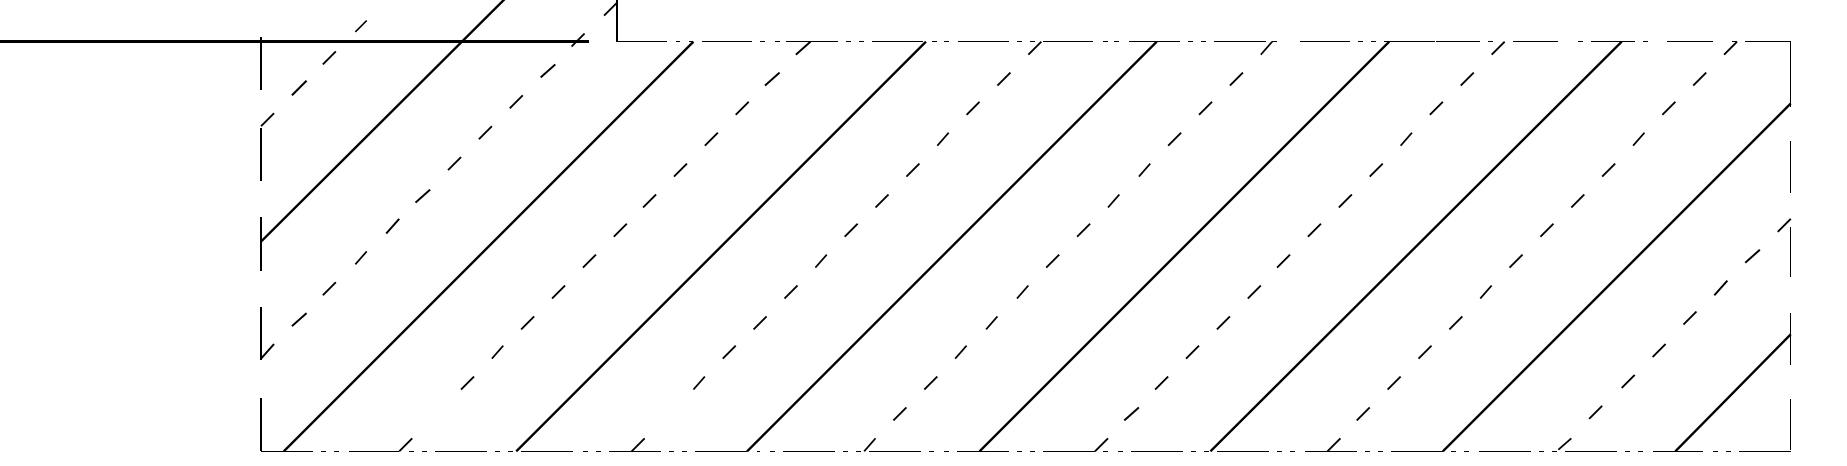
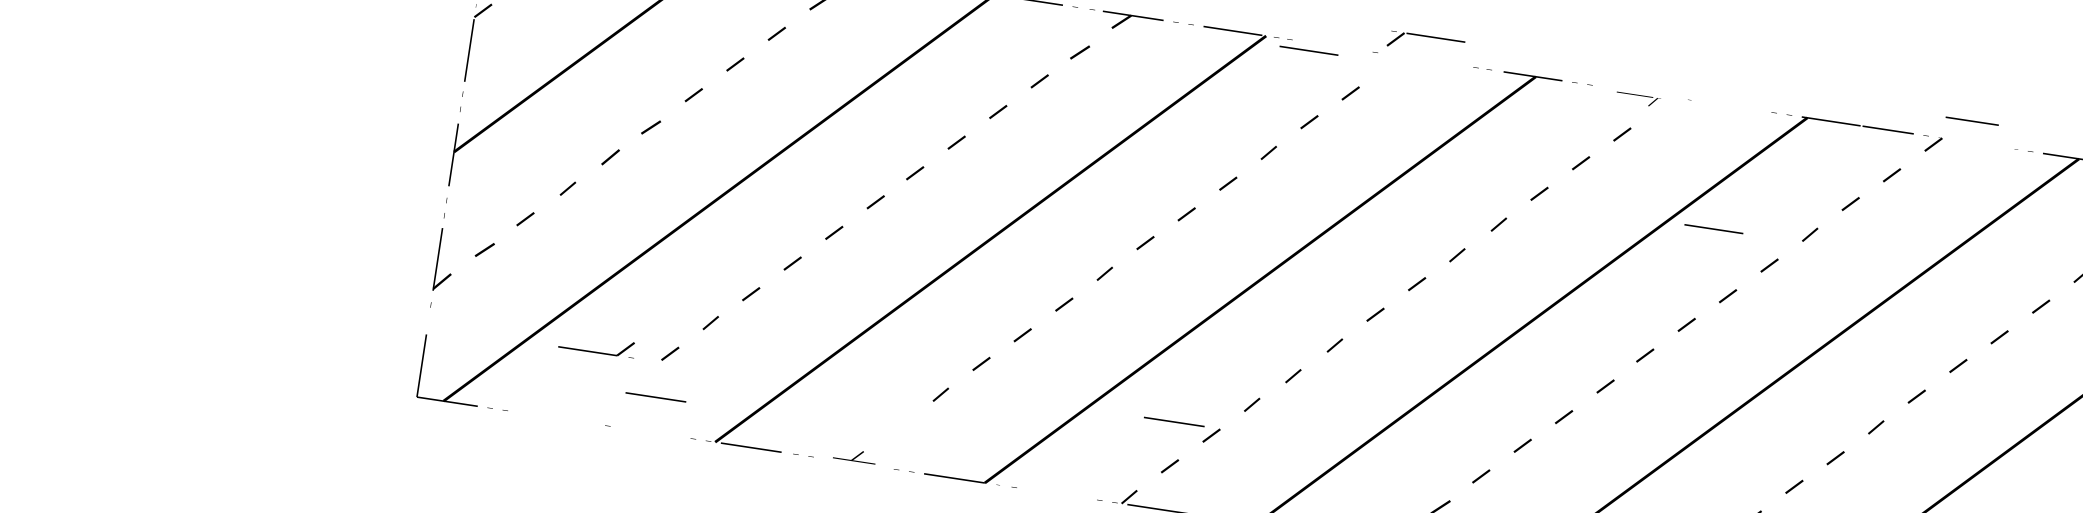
line: (983, 41) -> (1308, 50), moved
line: (1324, 41) -> (1713, 228), moved
line: (1535, 41) -> (1972, 121), moved
part: (1060, 47) -> (1425, 43), moved
part: (1245, 47) -> (1638, 99), size x0.6
part: (634, 444) -> (854, 455), size x0.7
part: (381, 451) -> (596, 352), moved
line: (460, 451) -> (655, 397), moved
line: (808, 451) -> (1173, 422), moved

